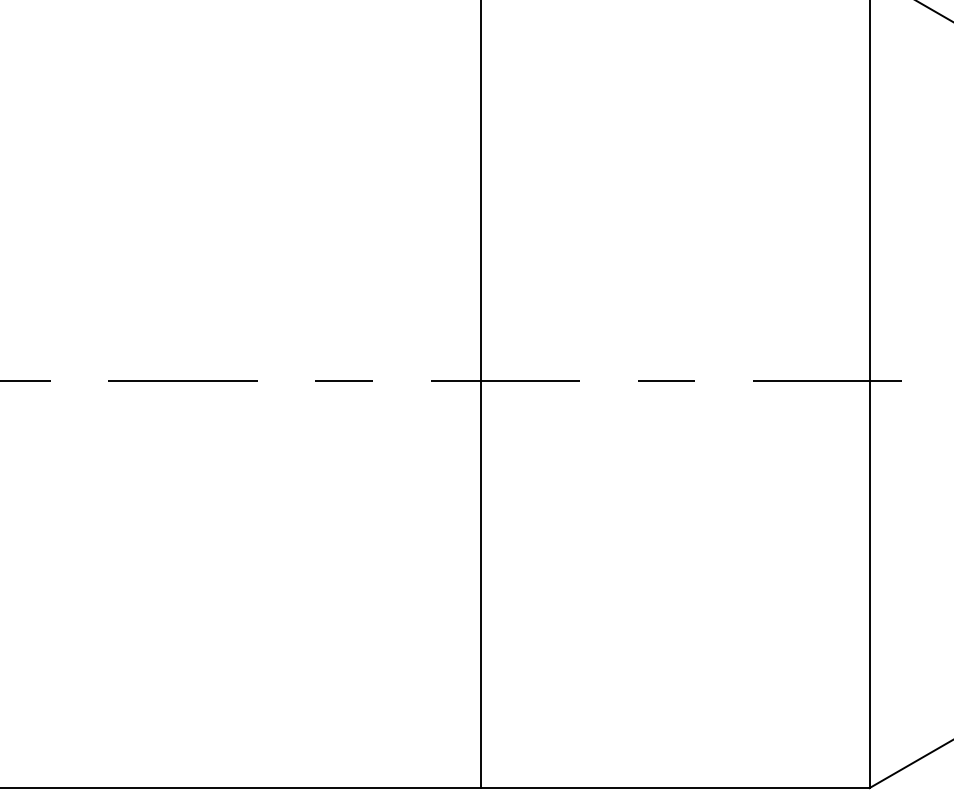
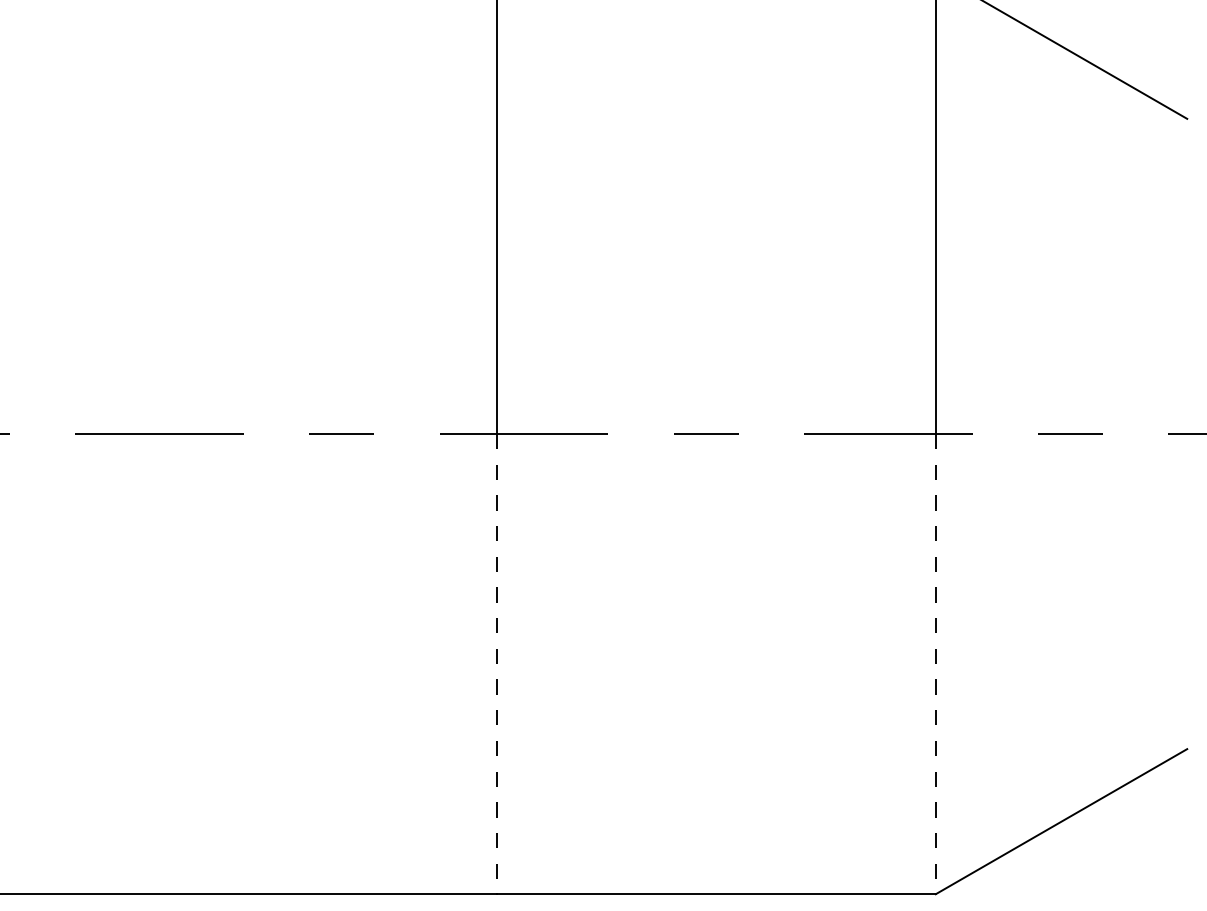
line: (481, 584) -> (497, 664), solid -> dashed
line: (869, 584) -> (935, 664), solid -> dashed

